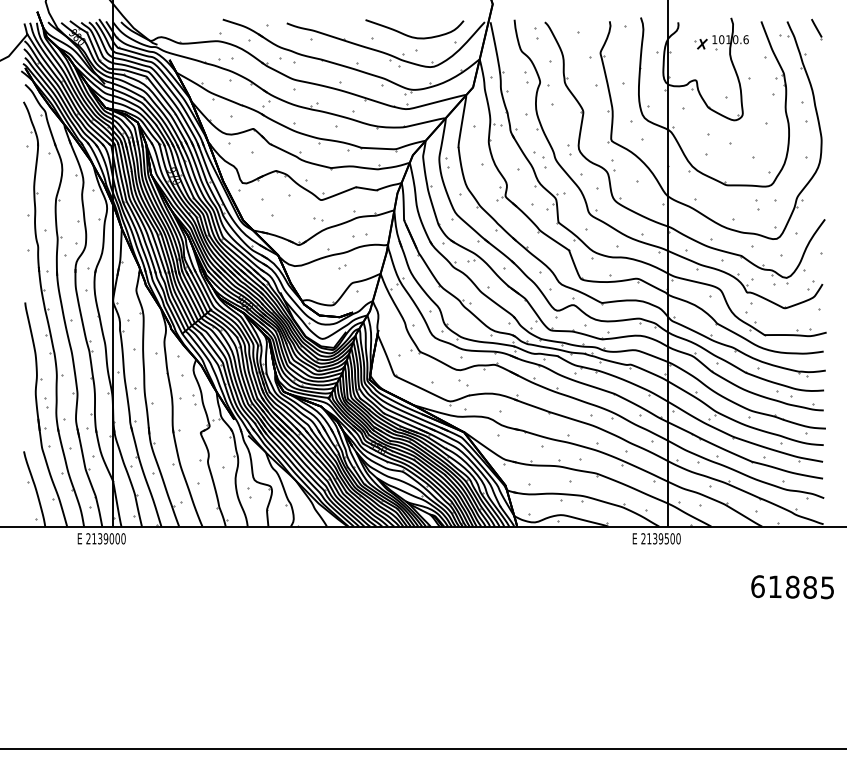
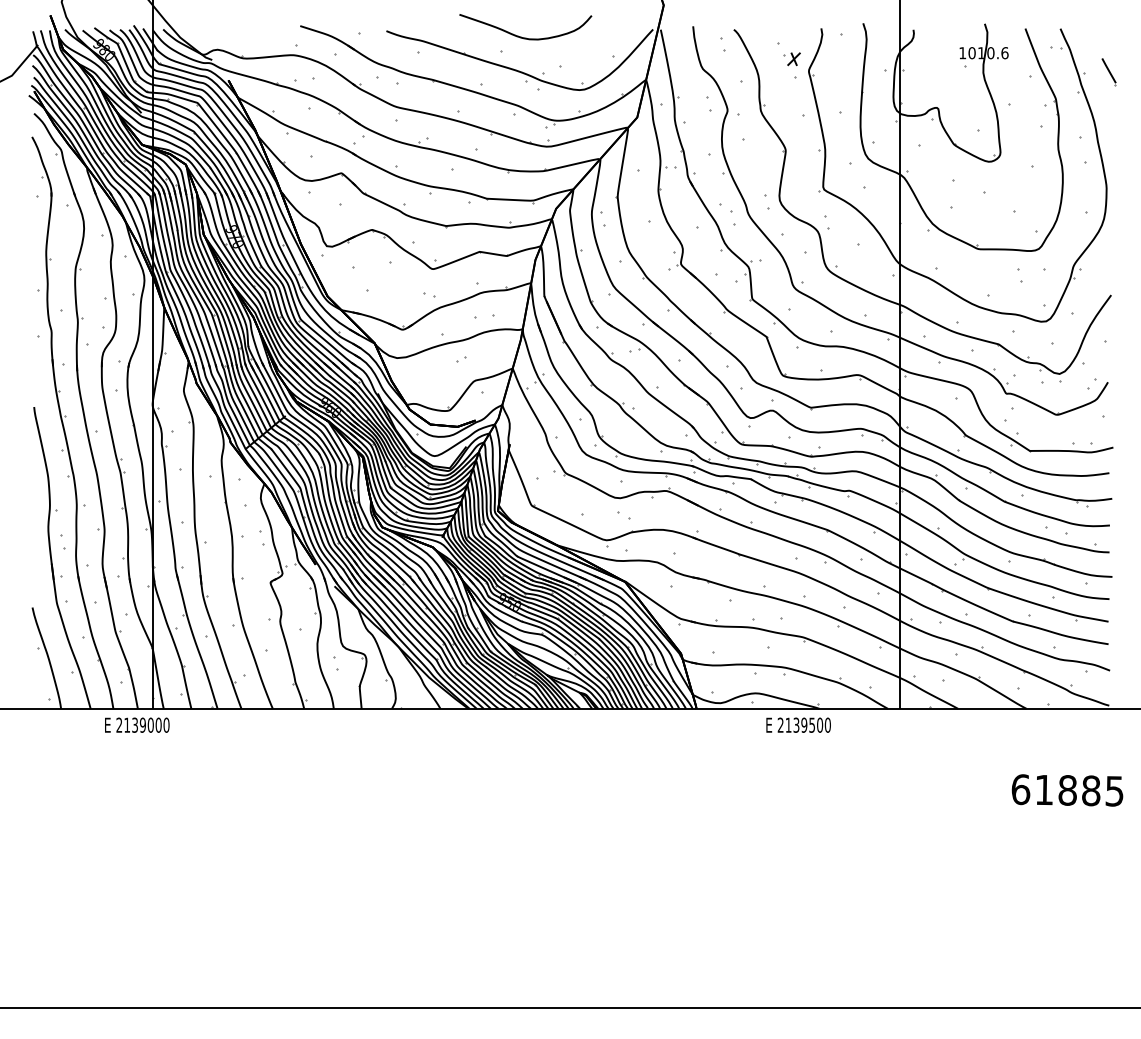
part: (816, 29) -> (1108, 72), moved
curve: (411, 36) -> (521, 36), moved
part: (700, 44) -> (791, 59), moved
text: (656, 538) -> (798, 724), moved

